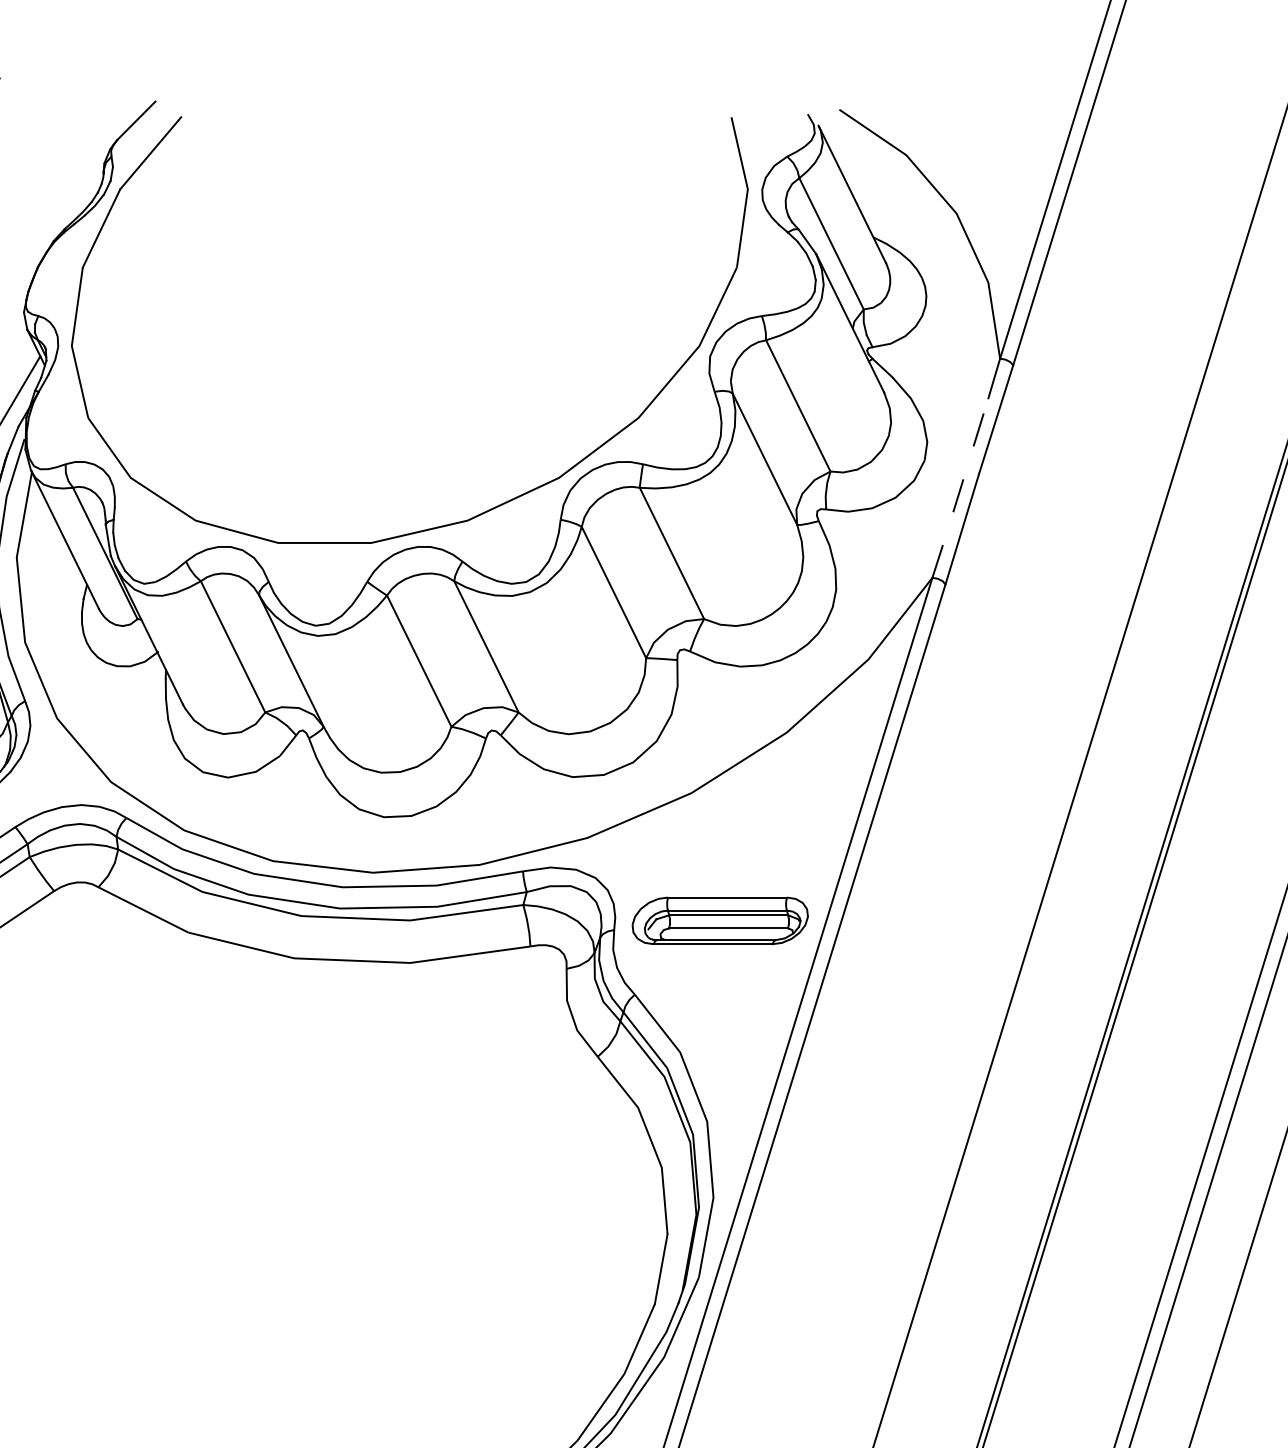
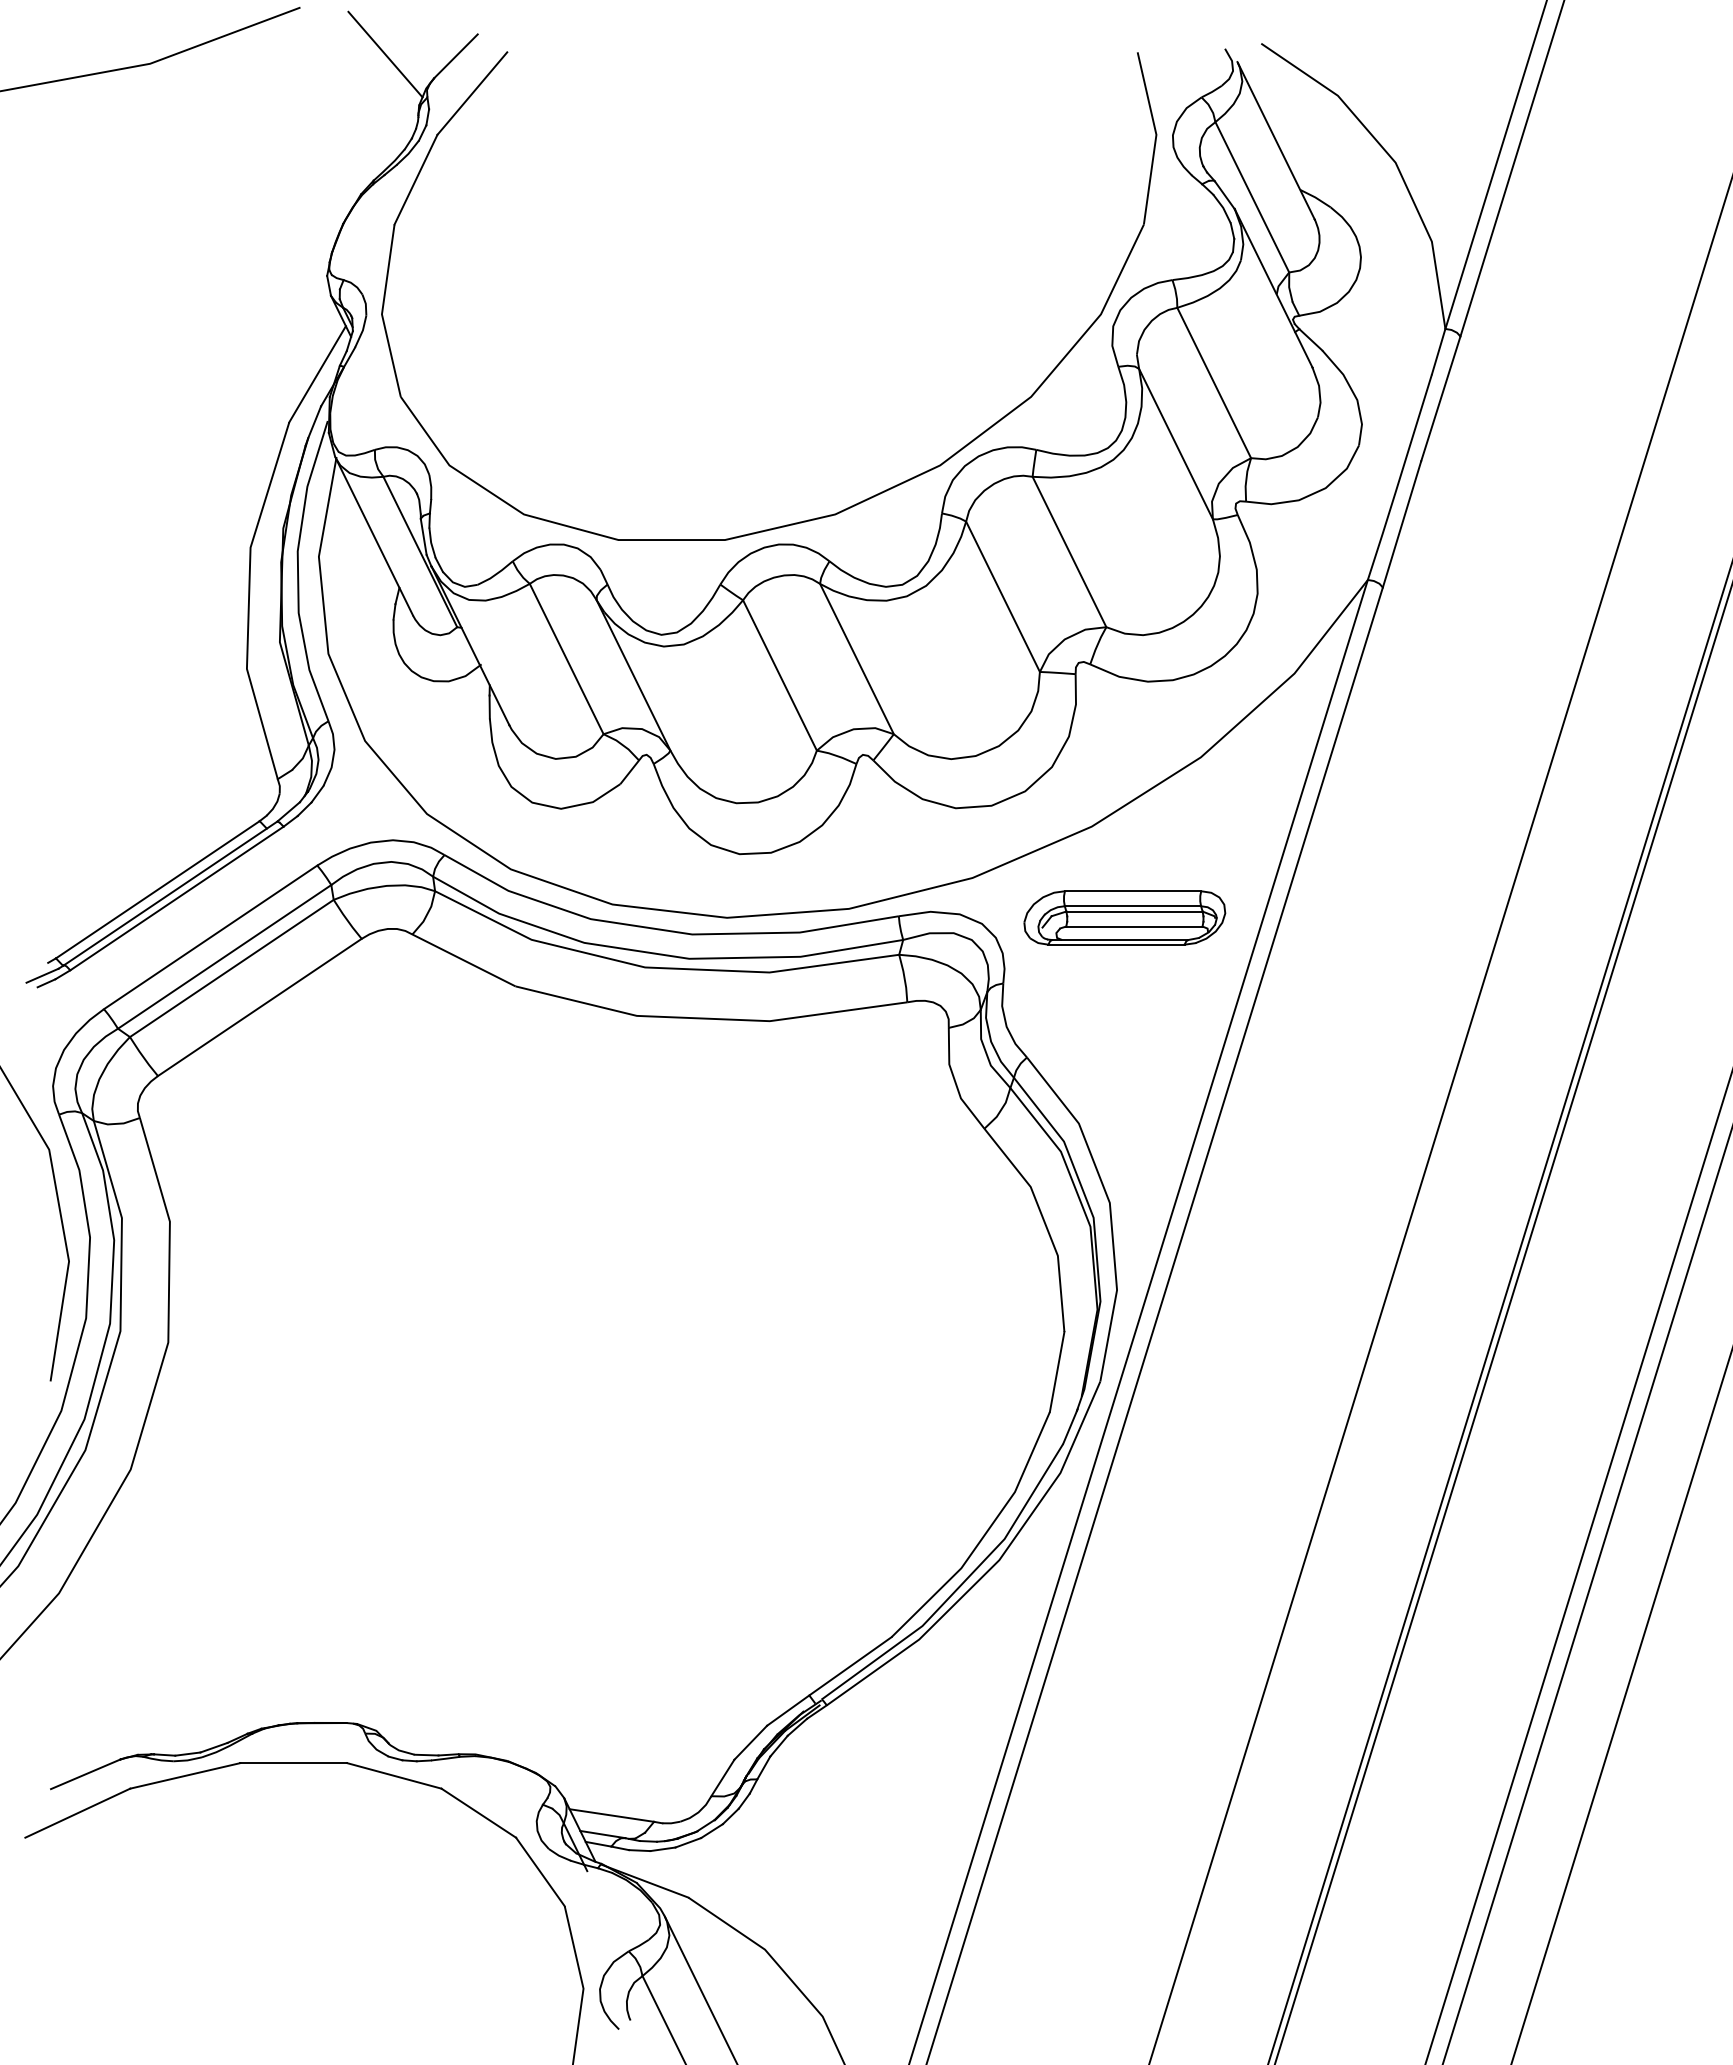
line: (74, 119) -> (385, 54), added
line: (960, 489) -> (1399, 478), dashed -> solid
part: (719, 920) -> (1124, 917), moved

